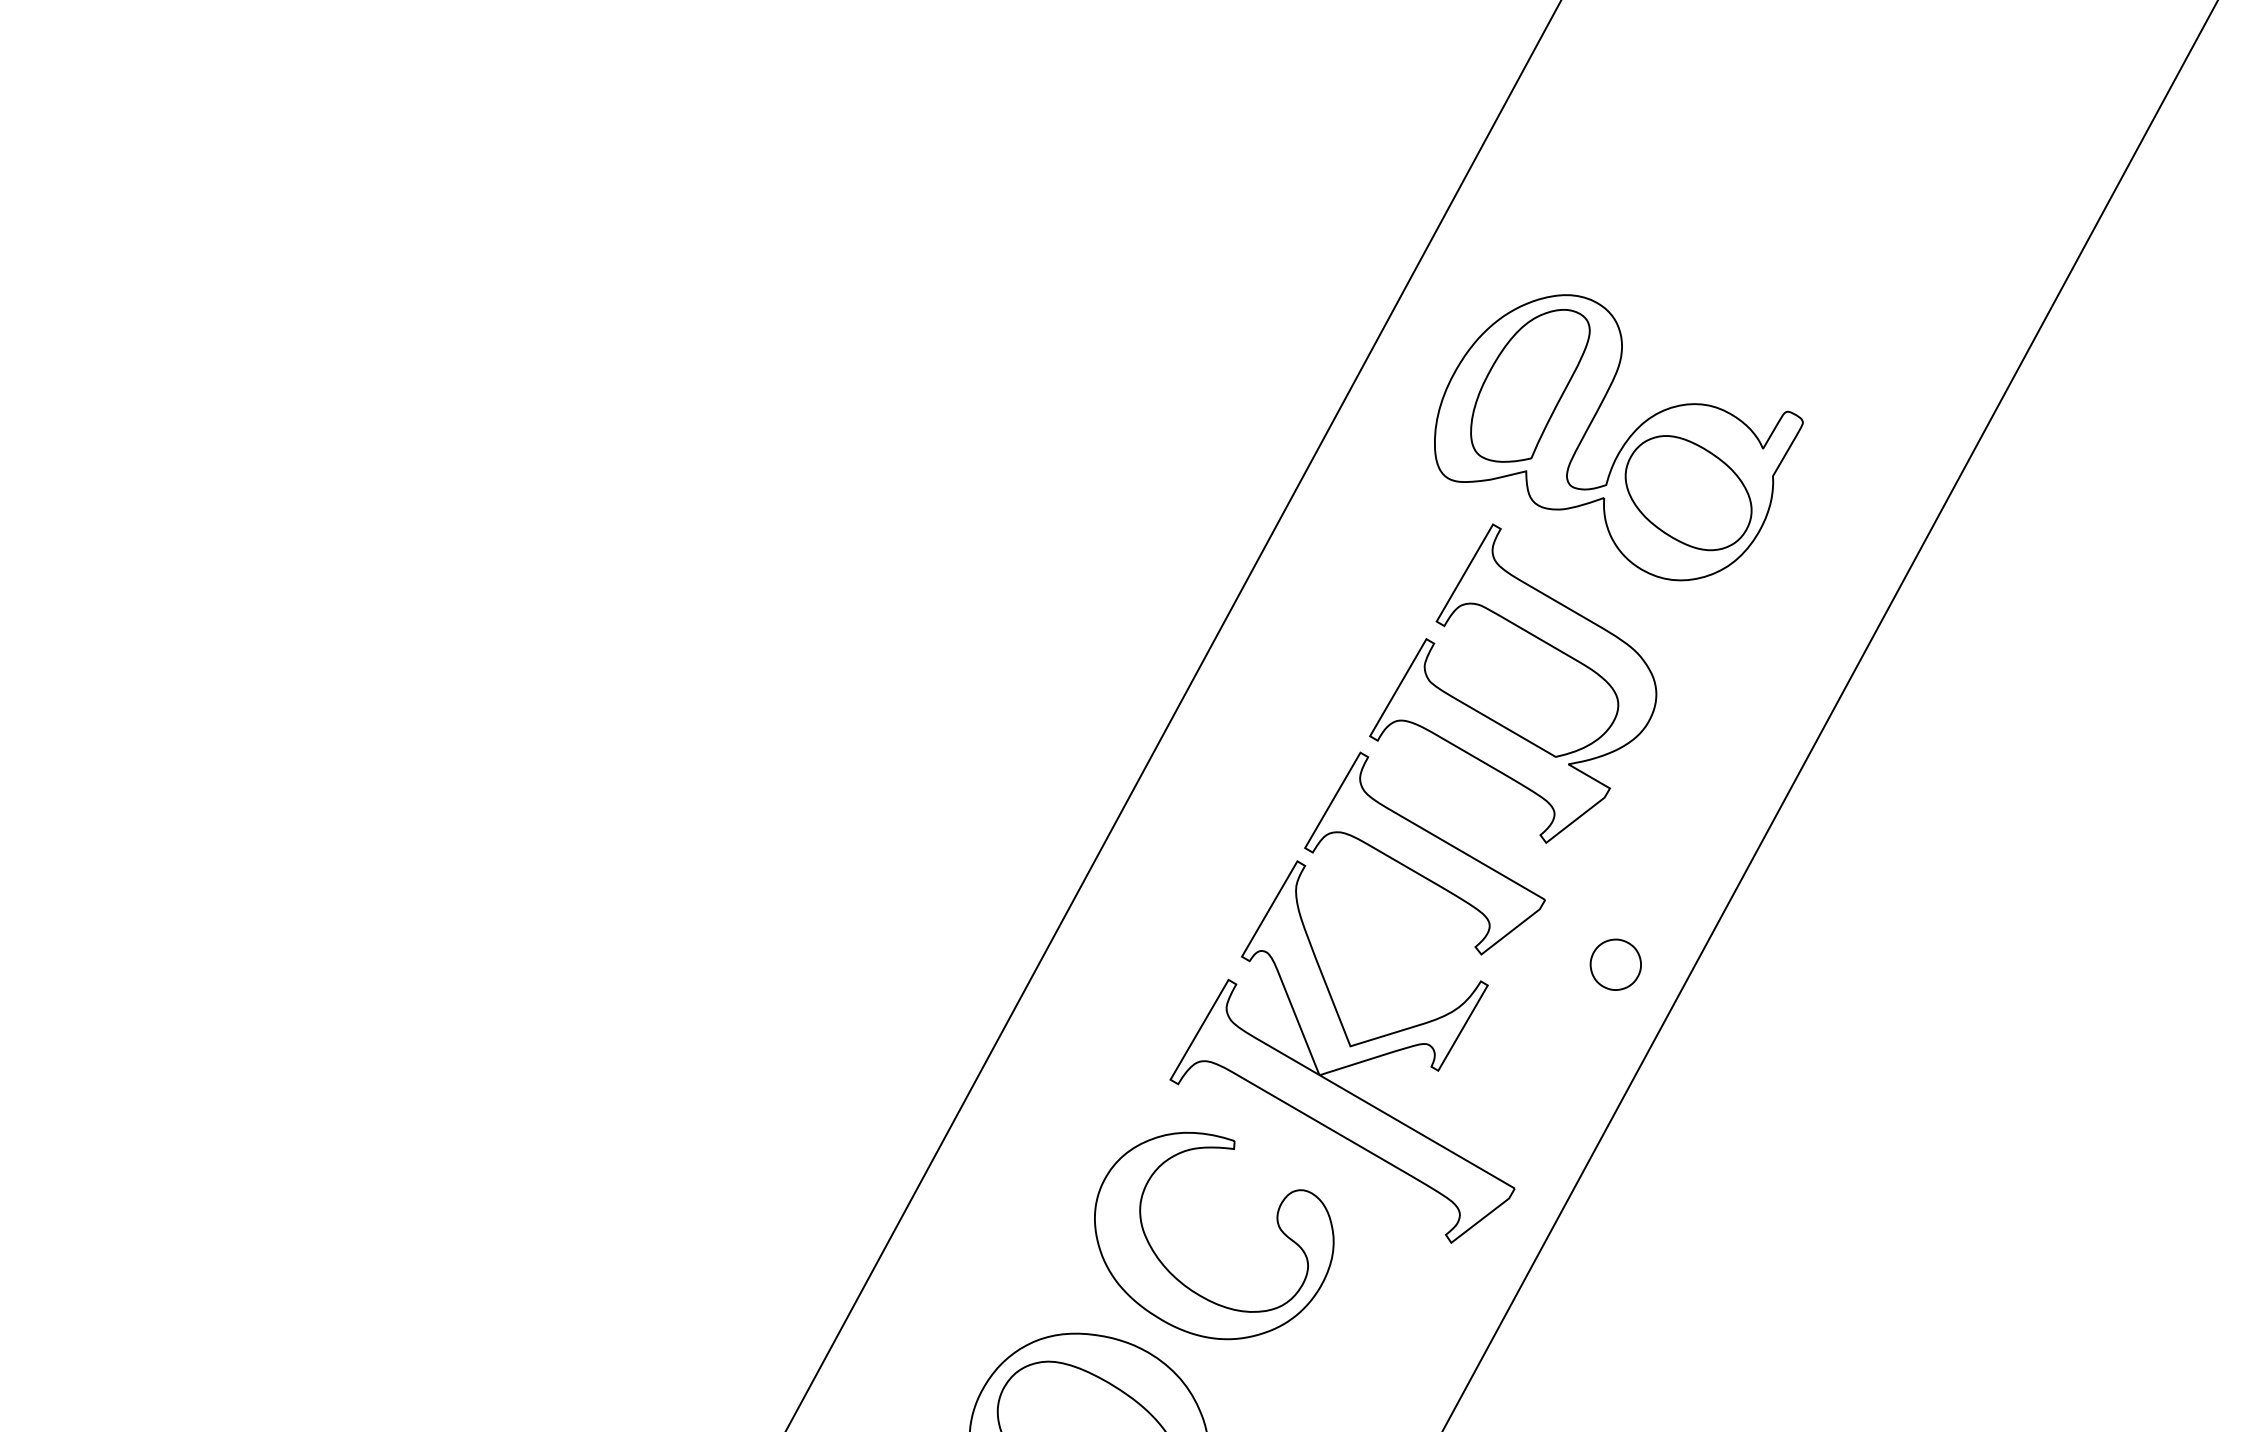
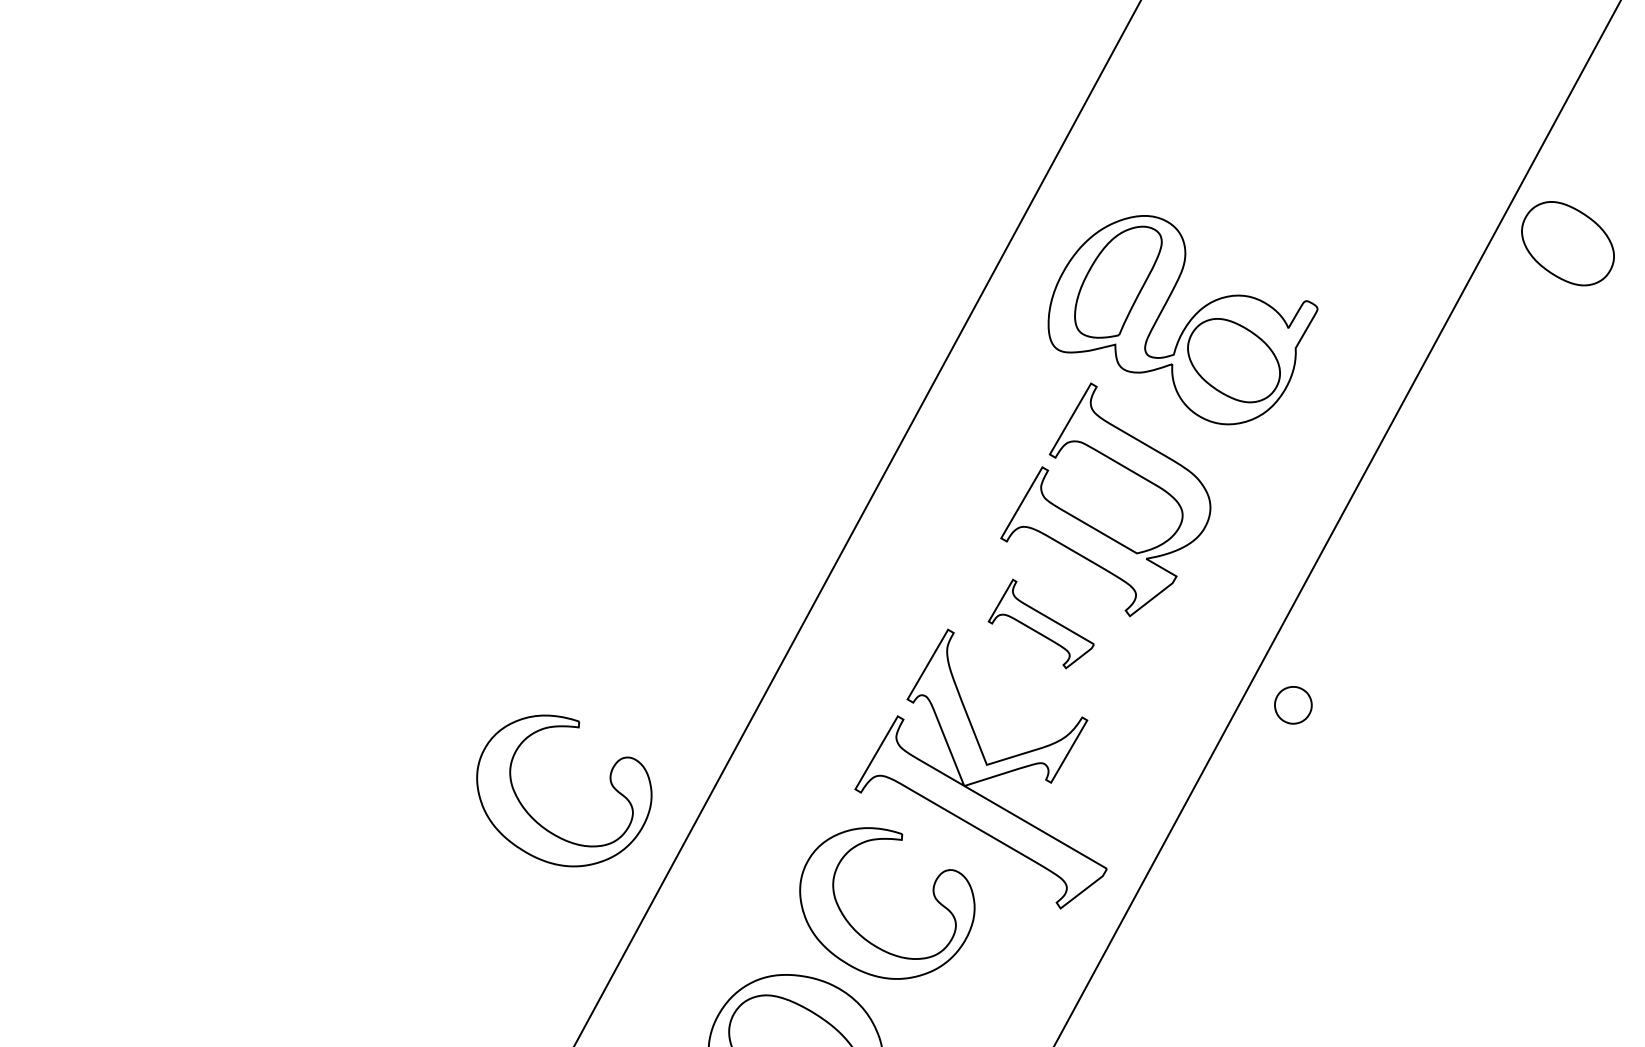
part: (2145, 333) -> (1567, 243), added
part: (1424, 853) -> (1041, 623), size x0.6
part: (1615, 964) -> (1293, 705), moved
part: (738, 1126) -> (539, 823), added

